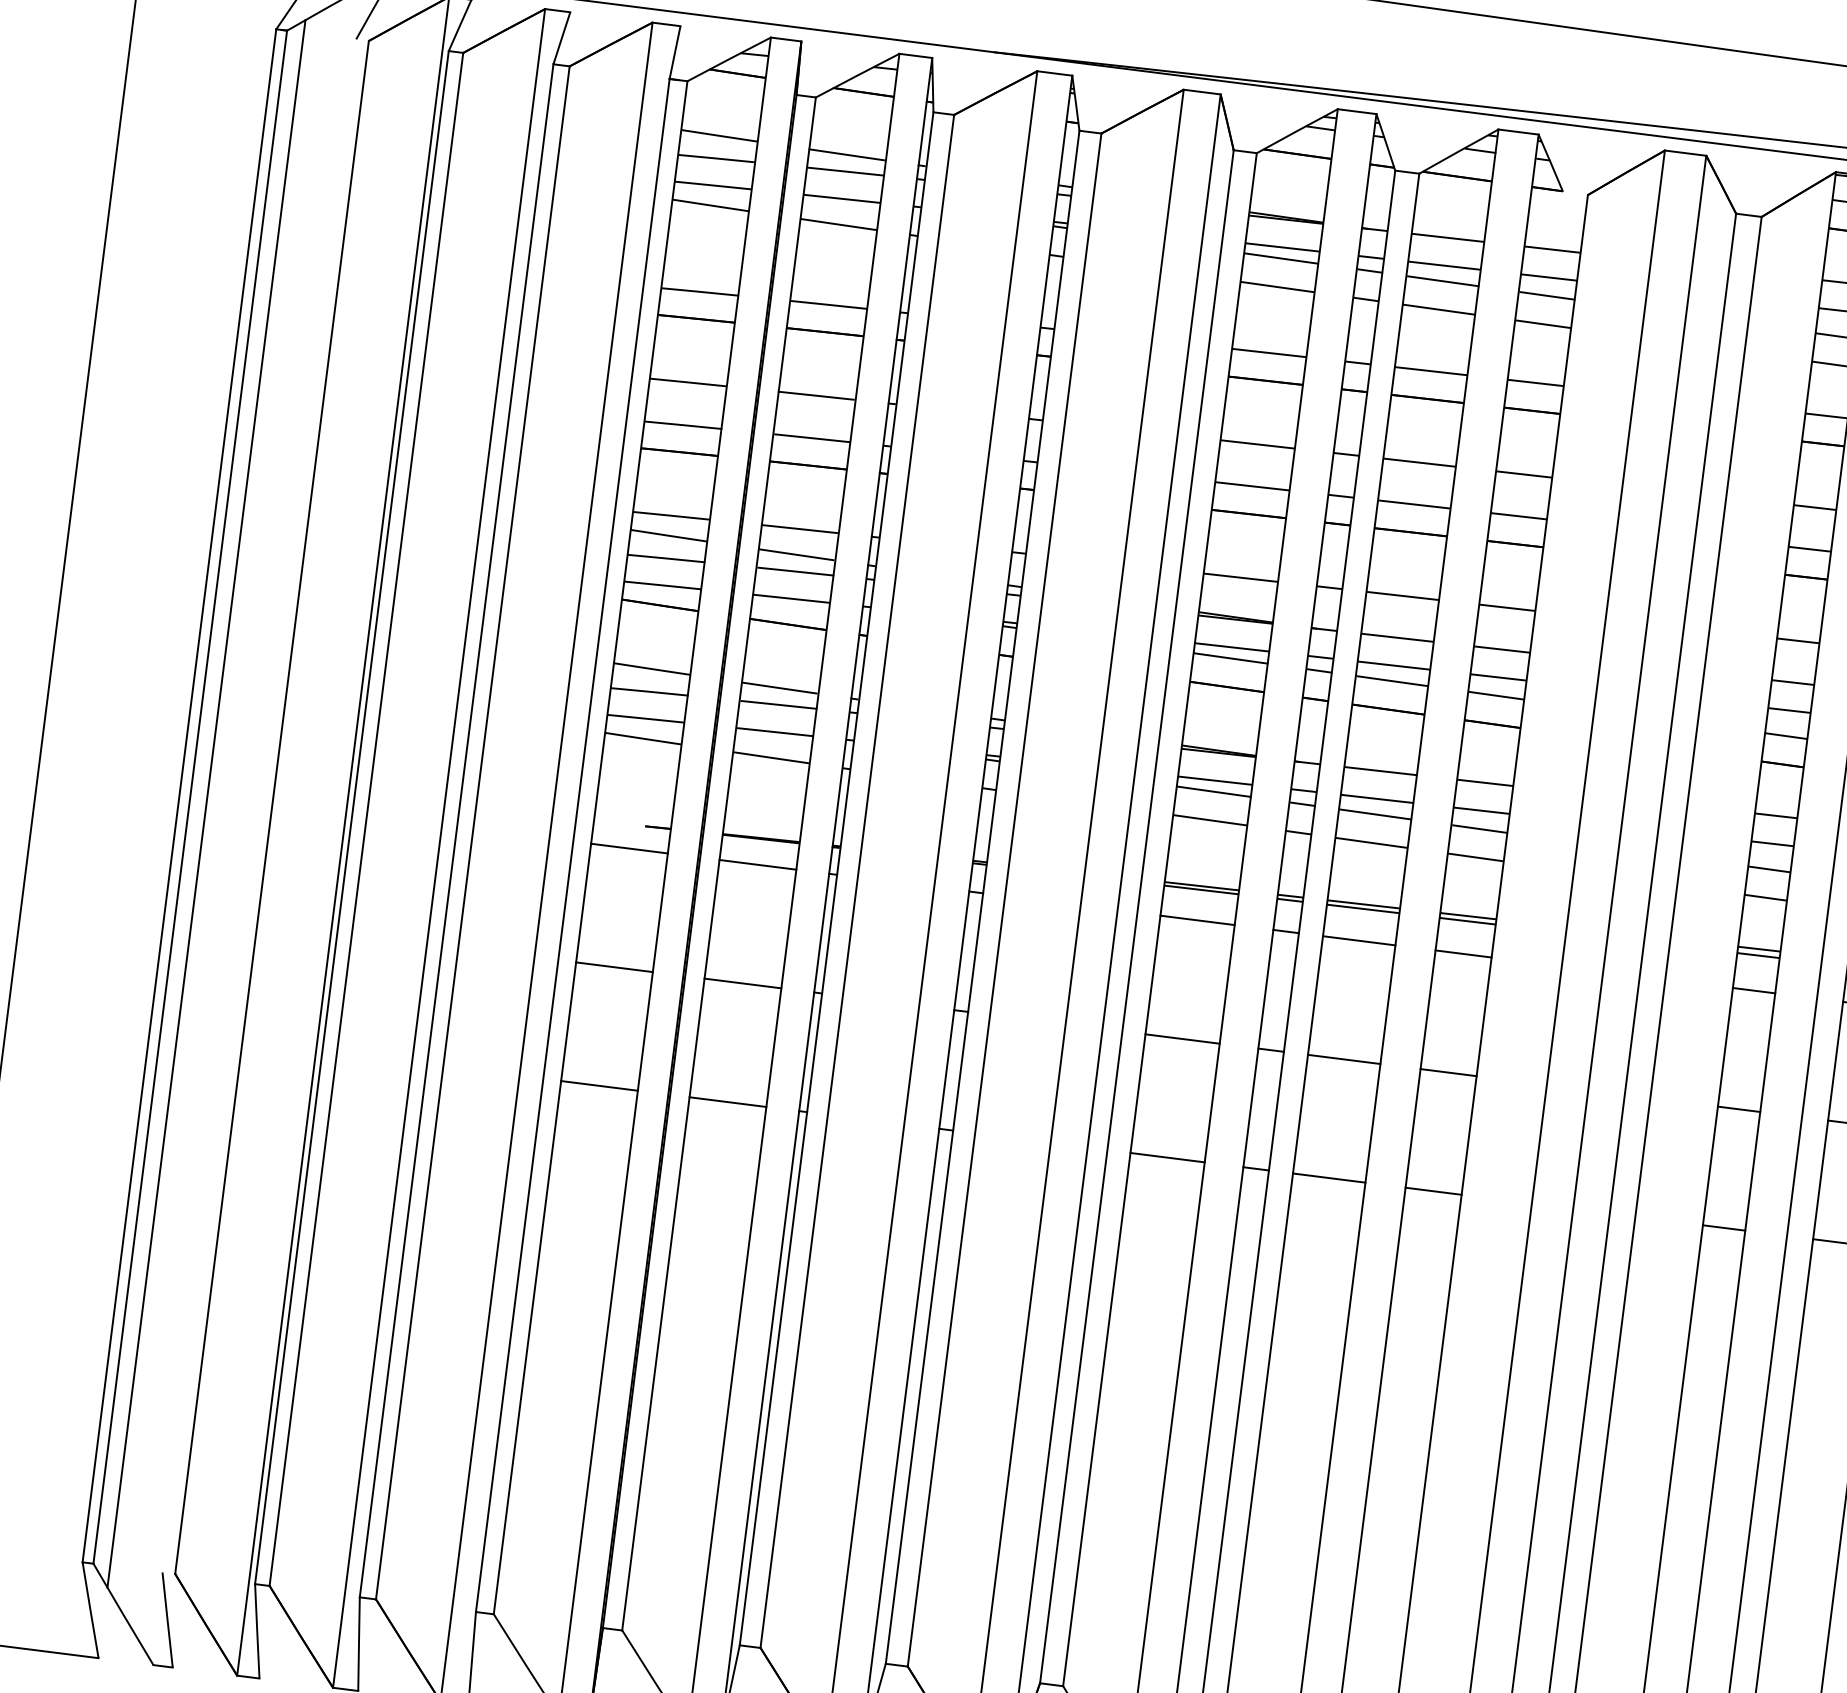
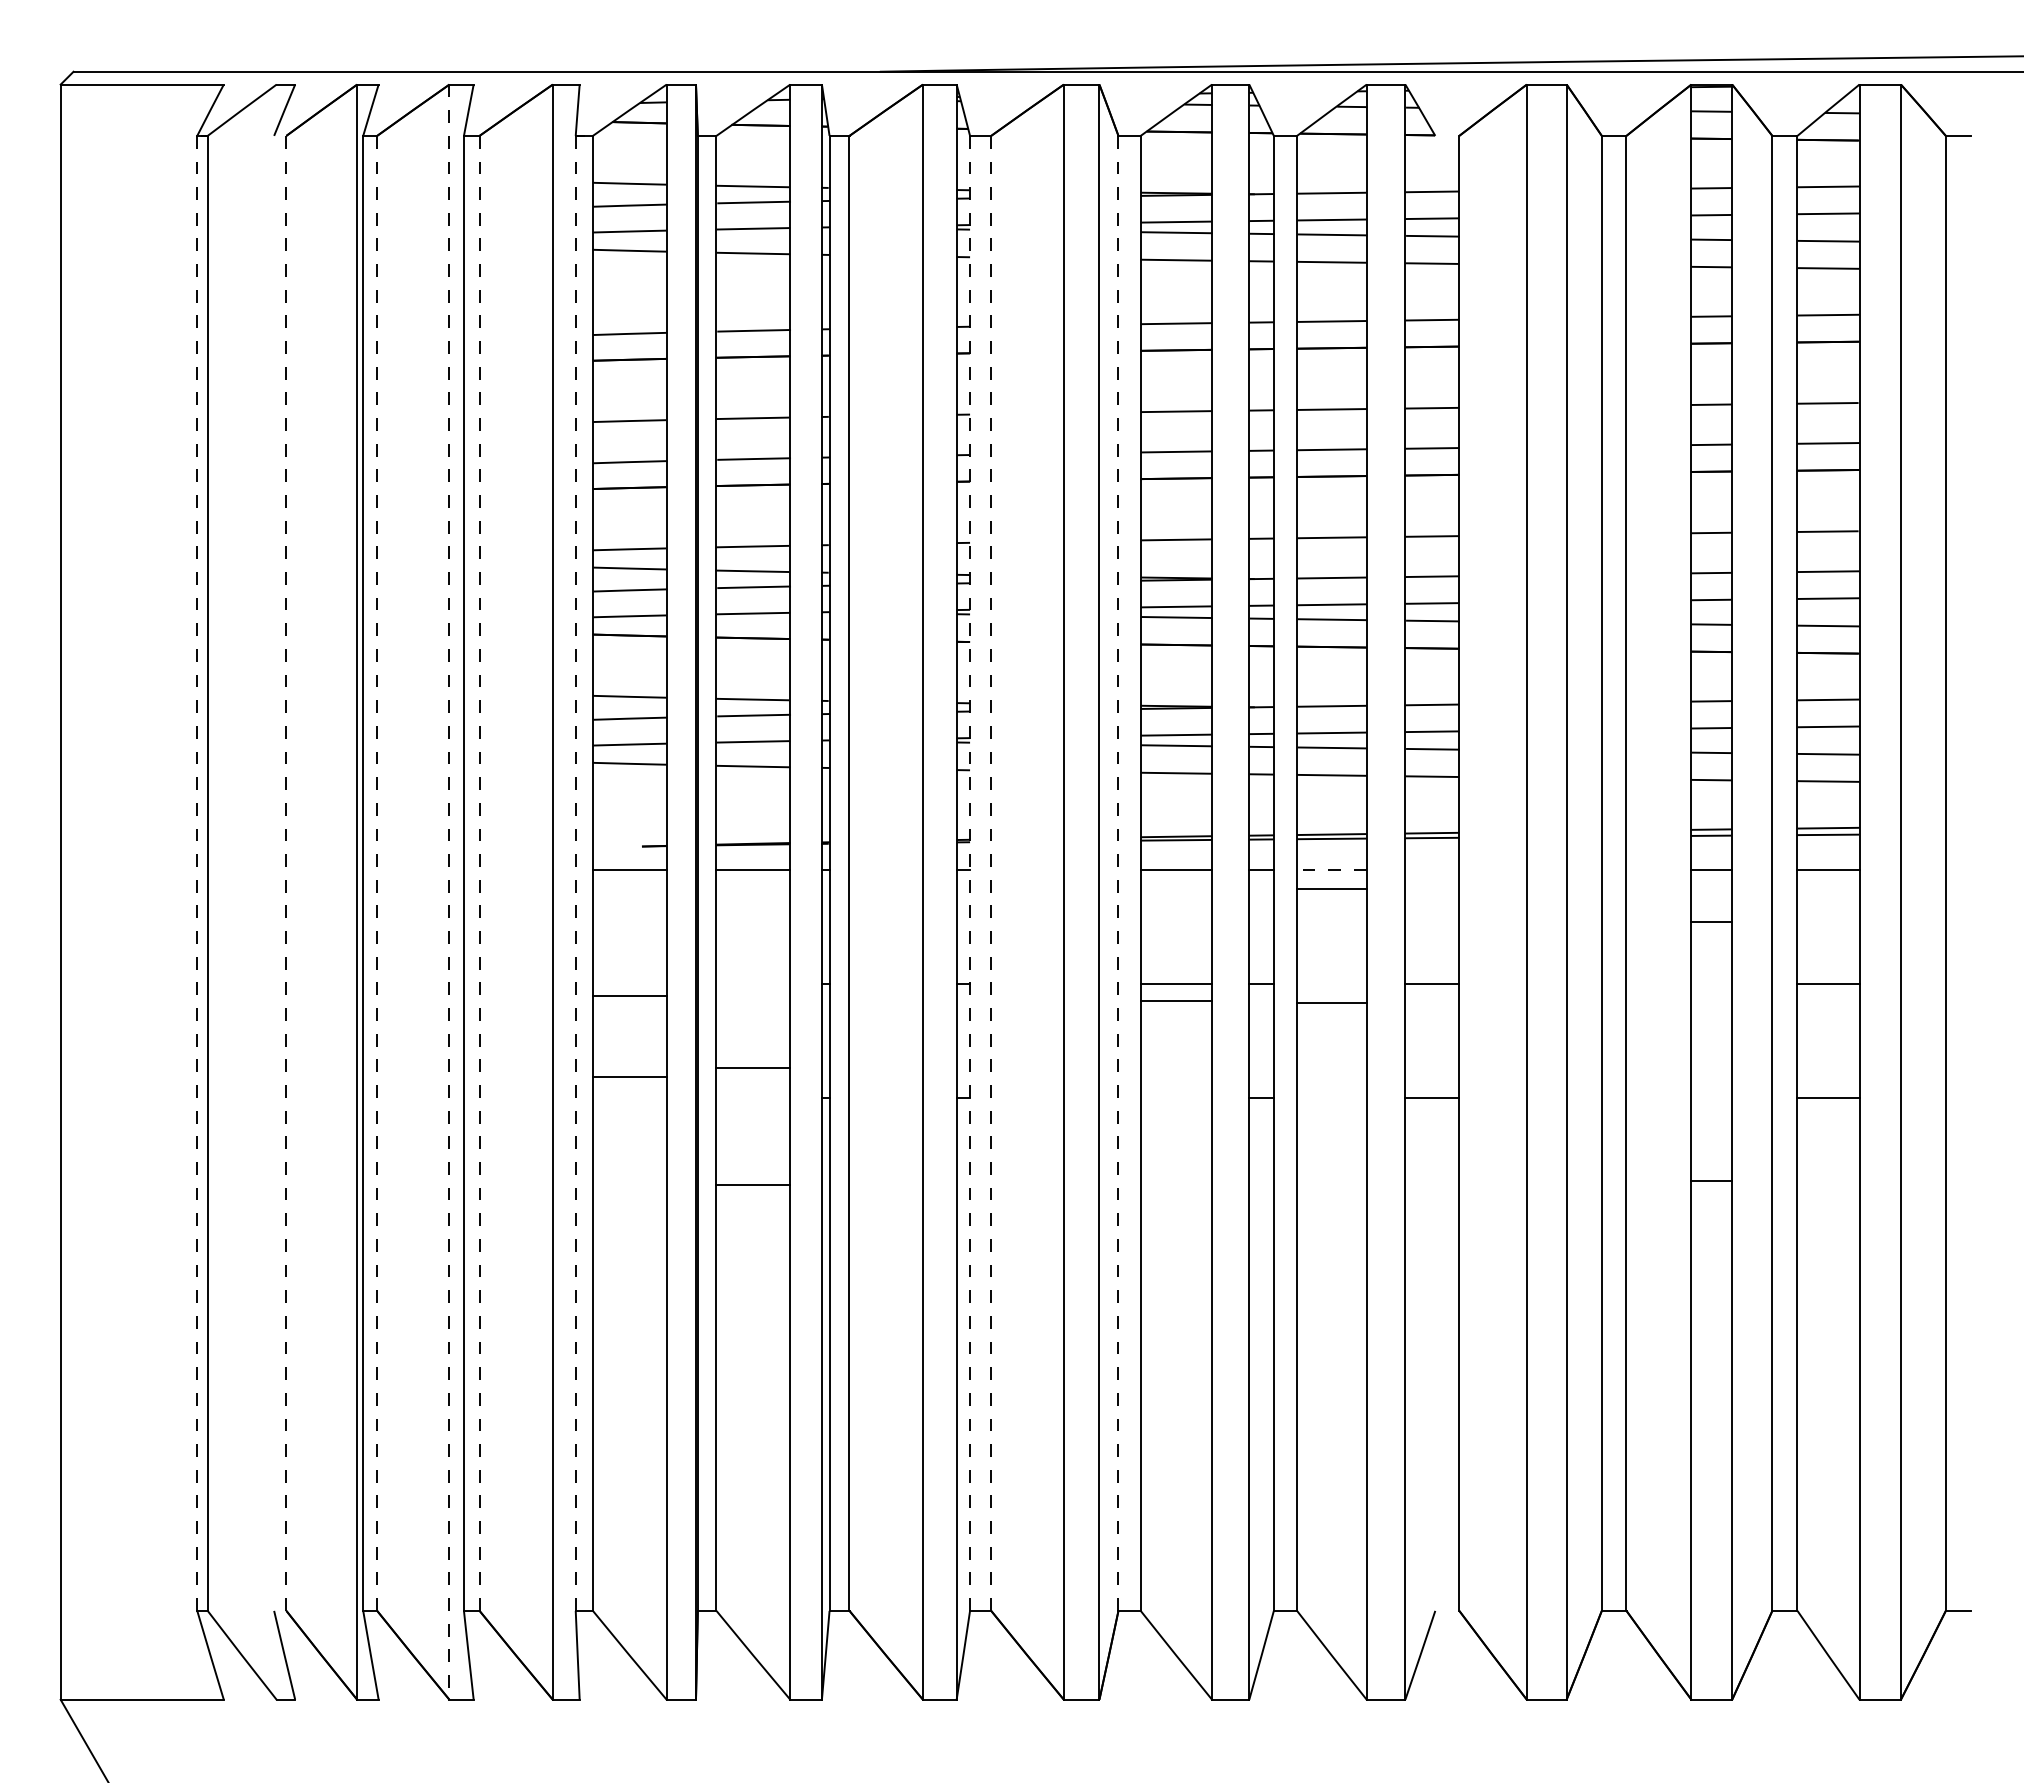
line: (179, 795) -> (197, 873), solid -> dashed
line: (206, 803) -> (223, 877), removed
line: (272, 807) -> (286, 873), solid -> dashed
line: (366, 819) -> (377, 873), solid -> dashed
line: (472, 832) -> (479, 873), solid -> dashed
line: (572, 845) -> (575, 873), solid -> dashed
line: (439, 848) -> (449, 892), solid -> dashed
line: (983, 897) -> (970, 873), solid -> dashed
line: (1004, 900) -> (991, 873), solid -> dashed
line: (1136, 916) -> (1118, 873), solid -> dashed
line: (1358, 940) -> (1331, 869), solid -> dashed
line: (1463, 953) -> (1432, 869), removed
line: (614, 967) -> (629, 1076), moved
line: (743, 983) -> (753, 1067), moved
line: (1343, 1059) -> (1331, 888), moved
line: (599, 1085) -> (629, 995), moved
line: (728, 1101) -> (753, 1184), moved
line: (1738, 1109) -> (1711, 921), moved
line: (1167, 1157) -> (1176, 1000), moved
line: (1328, 1177) -> (1331, 1002), moved
line: (1723, 1227) -> (1711, 1180), moved

